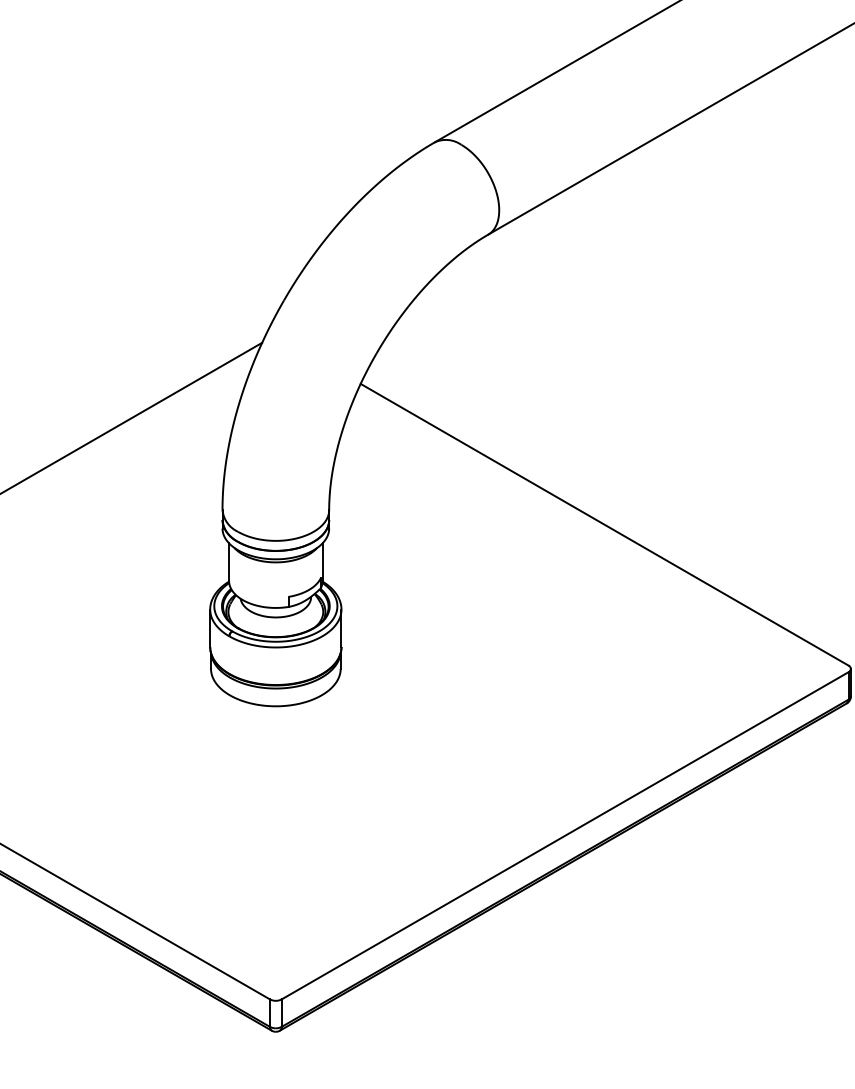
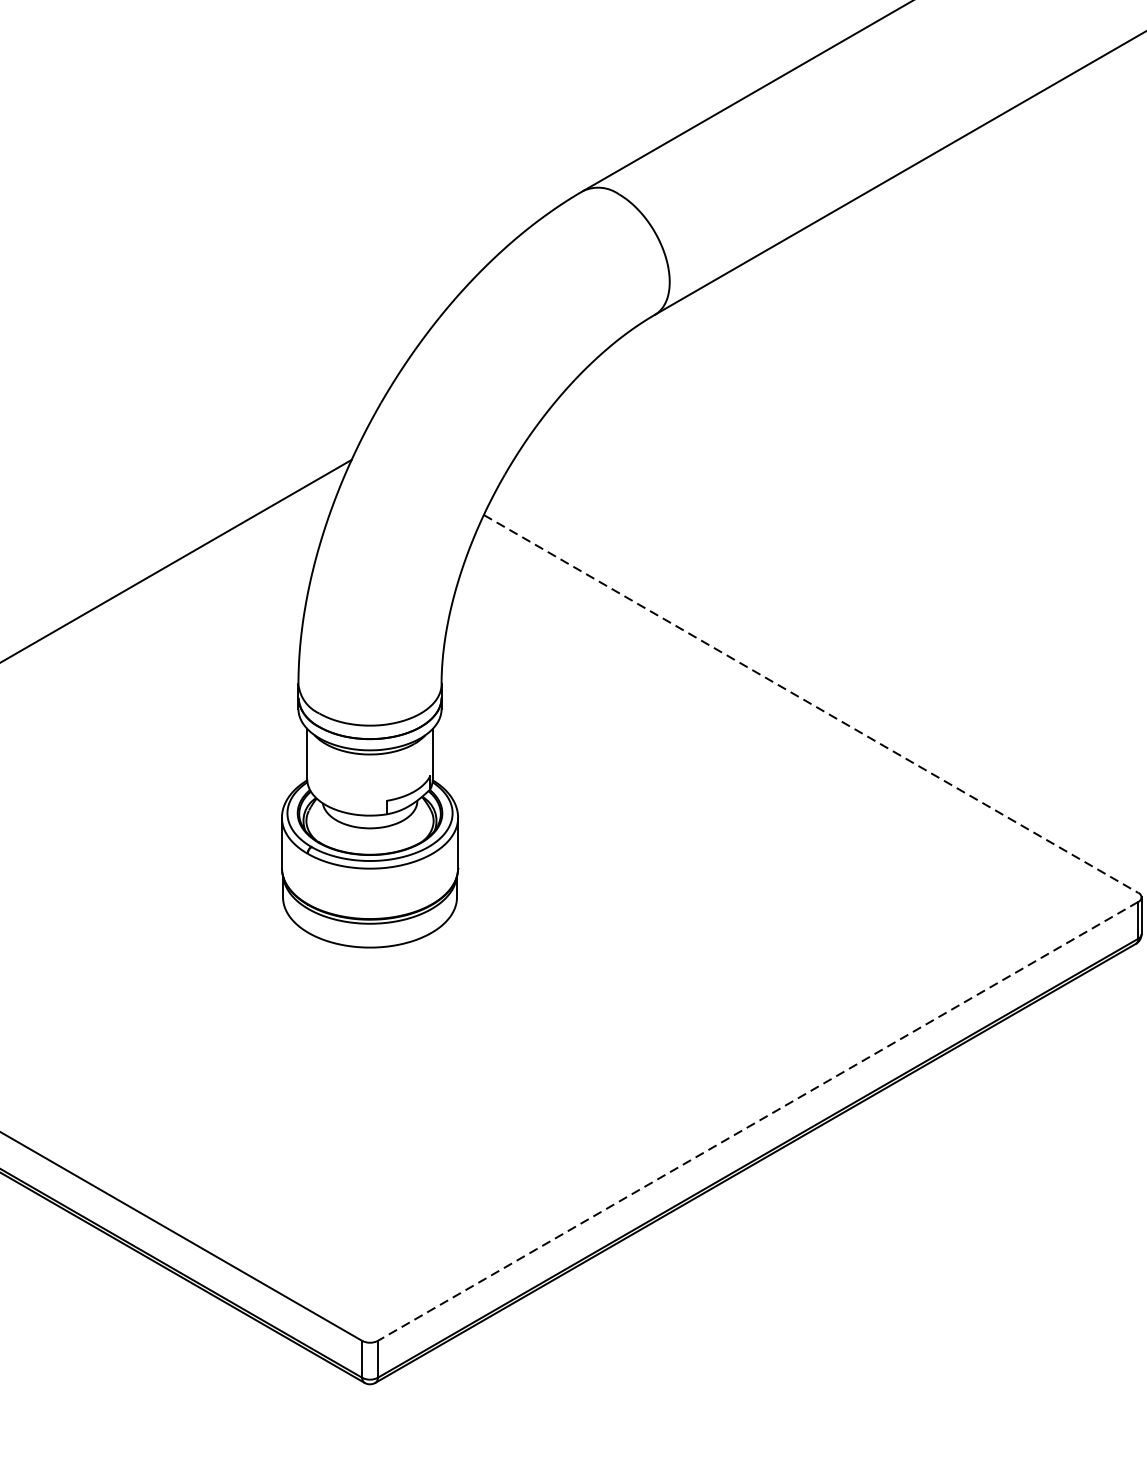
line: (604, 524) -> (810, 703), solid -> dashed
line: (564, 836) -> (757, 1122), solid -> dashed

